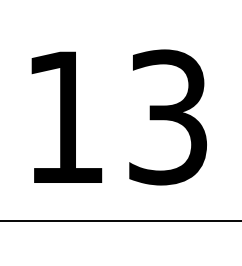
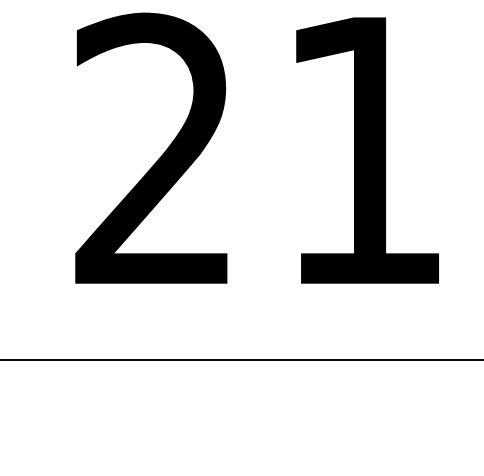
text: (115, 117) -> (257, 150), 13 -> 21

